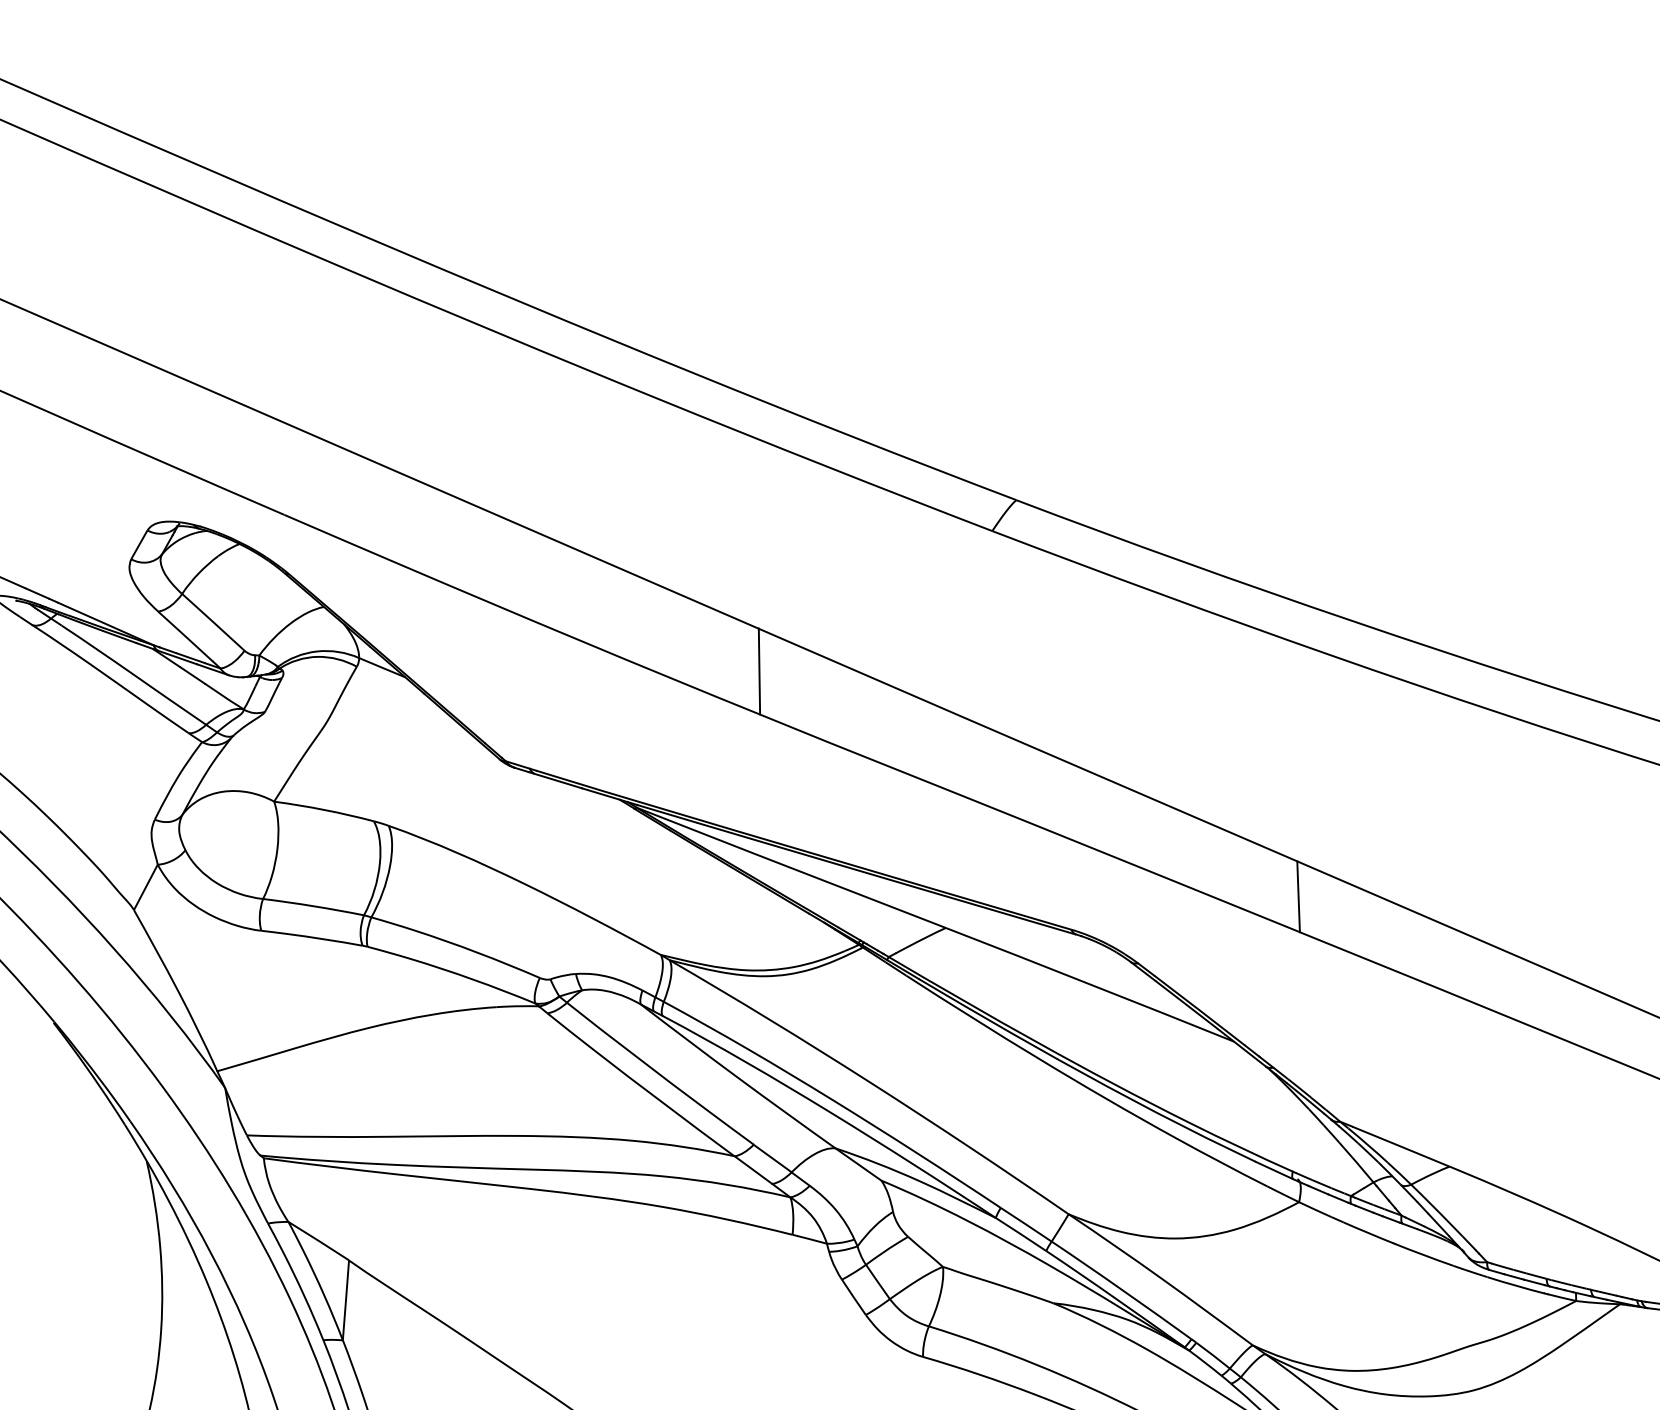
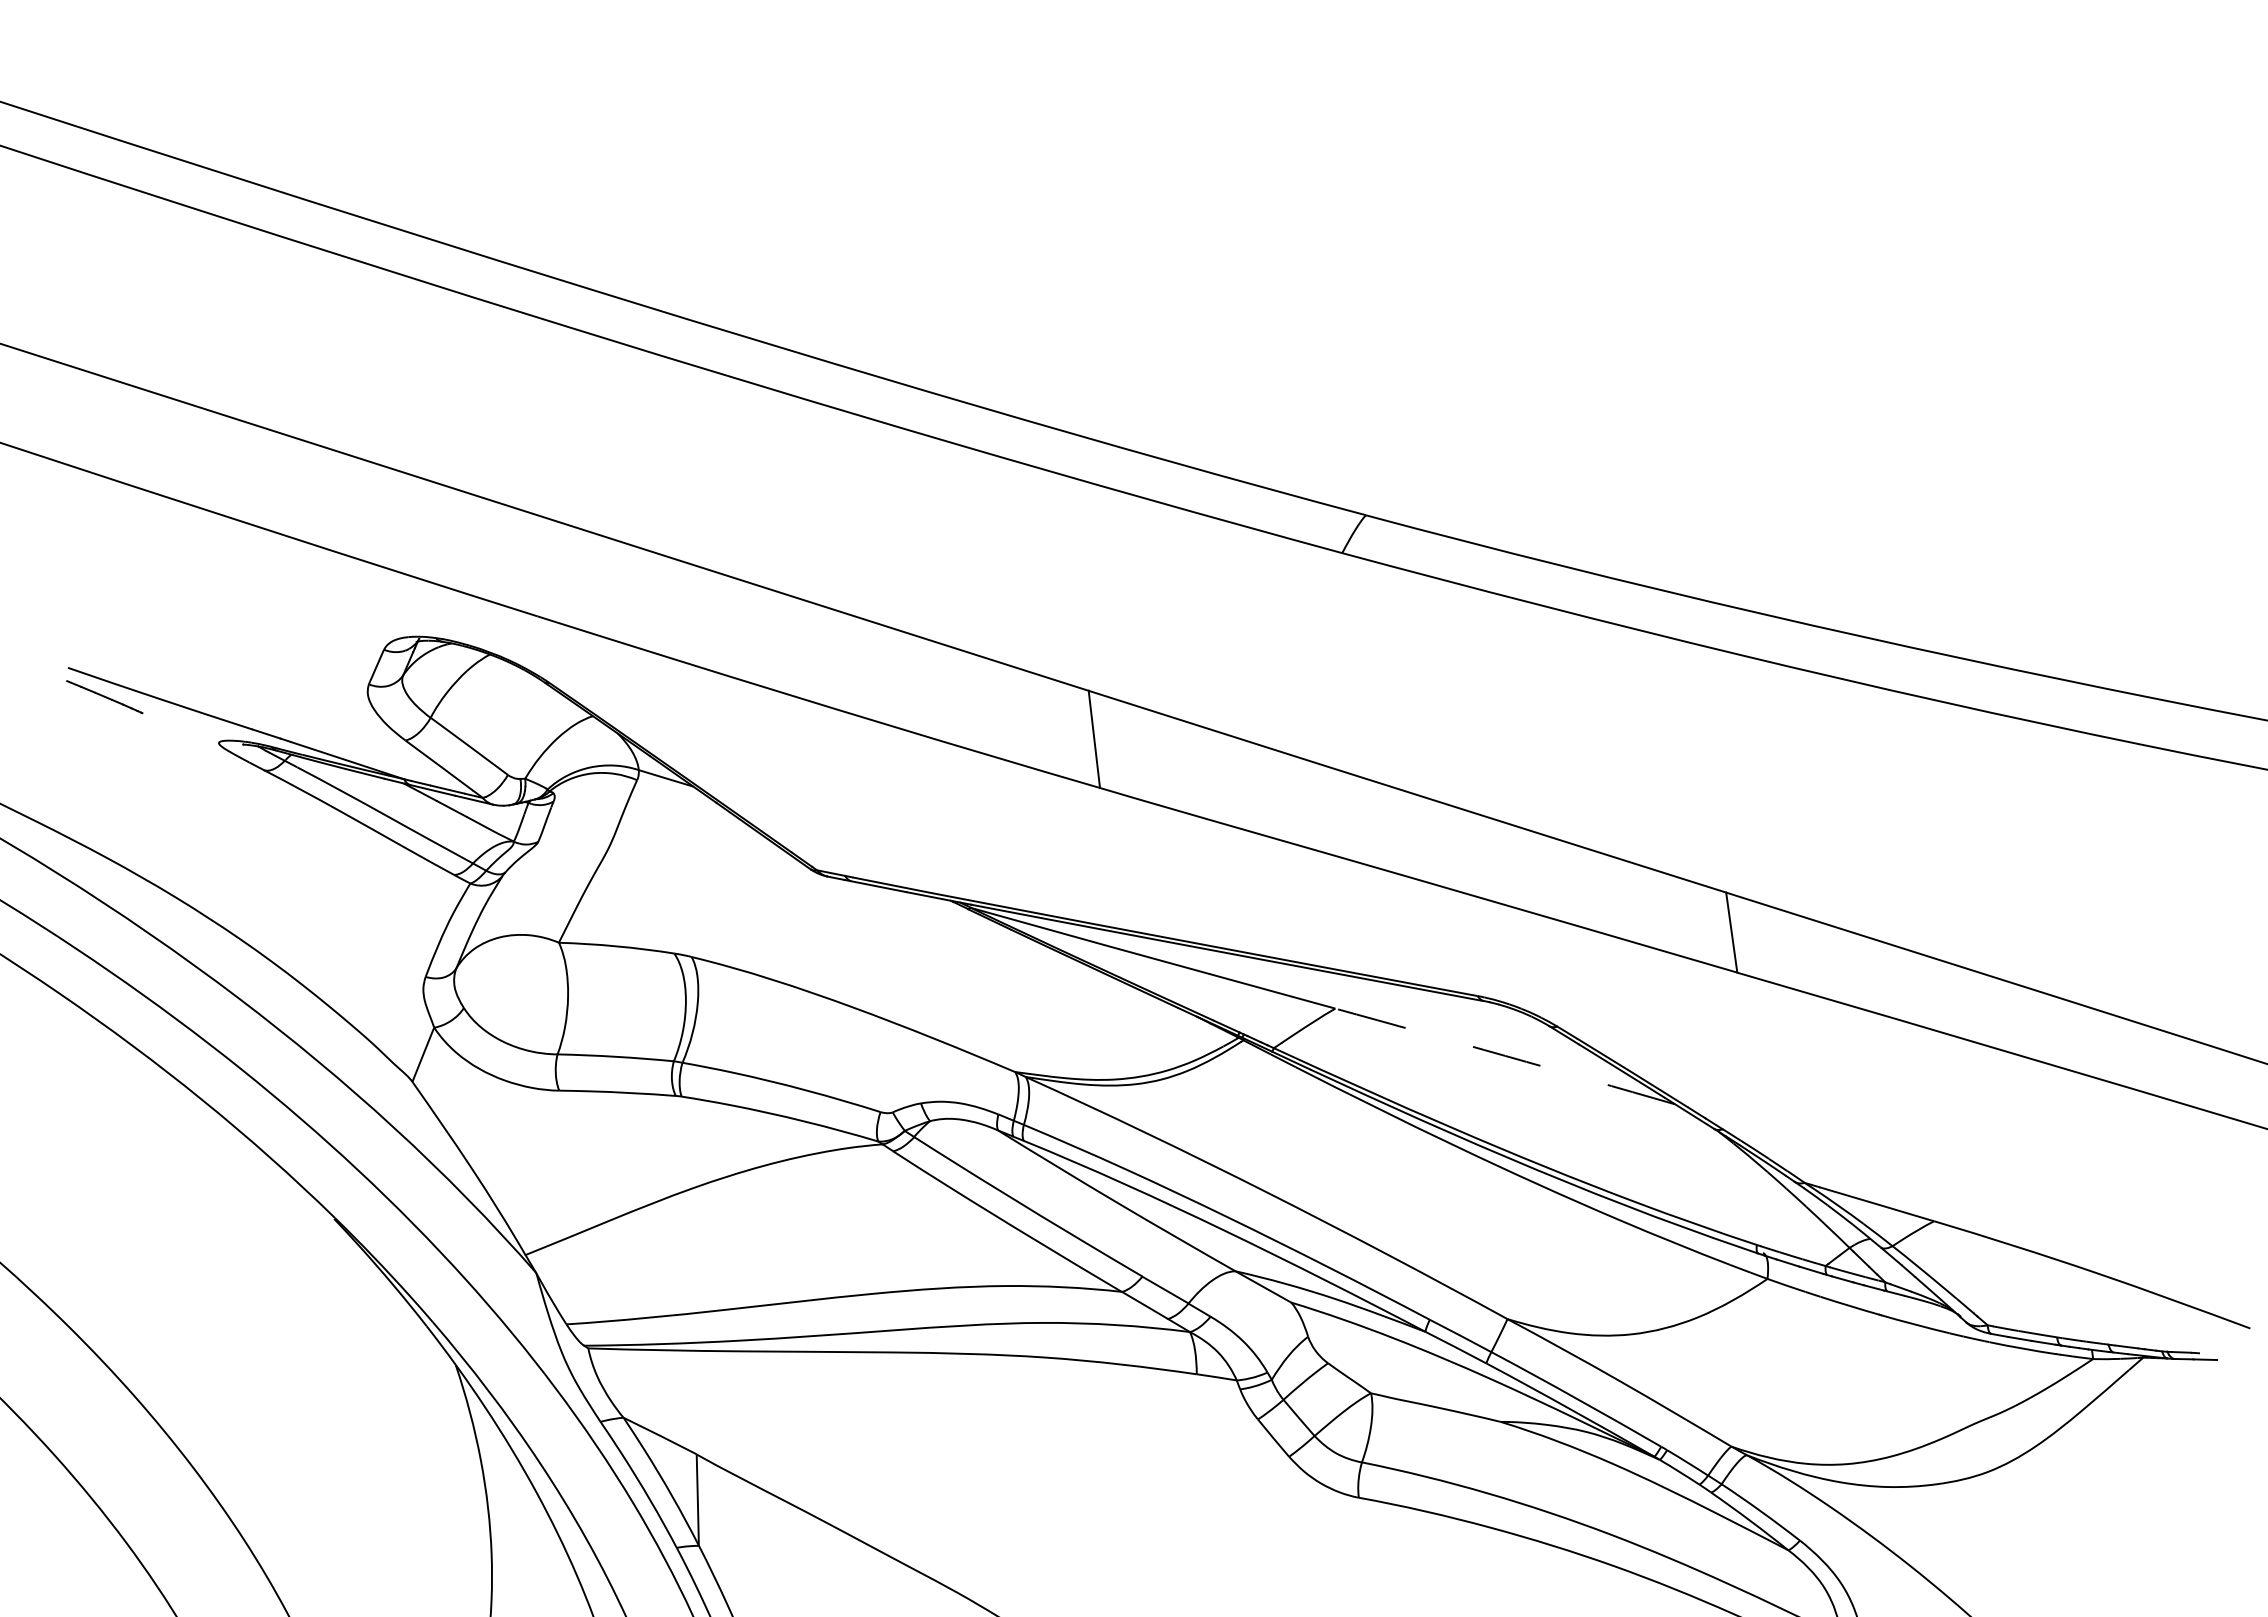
arc: (1090, 983) -> (1505, 1055), solid -> dashed

